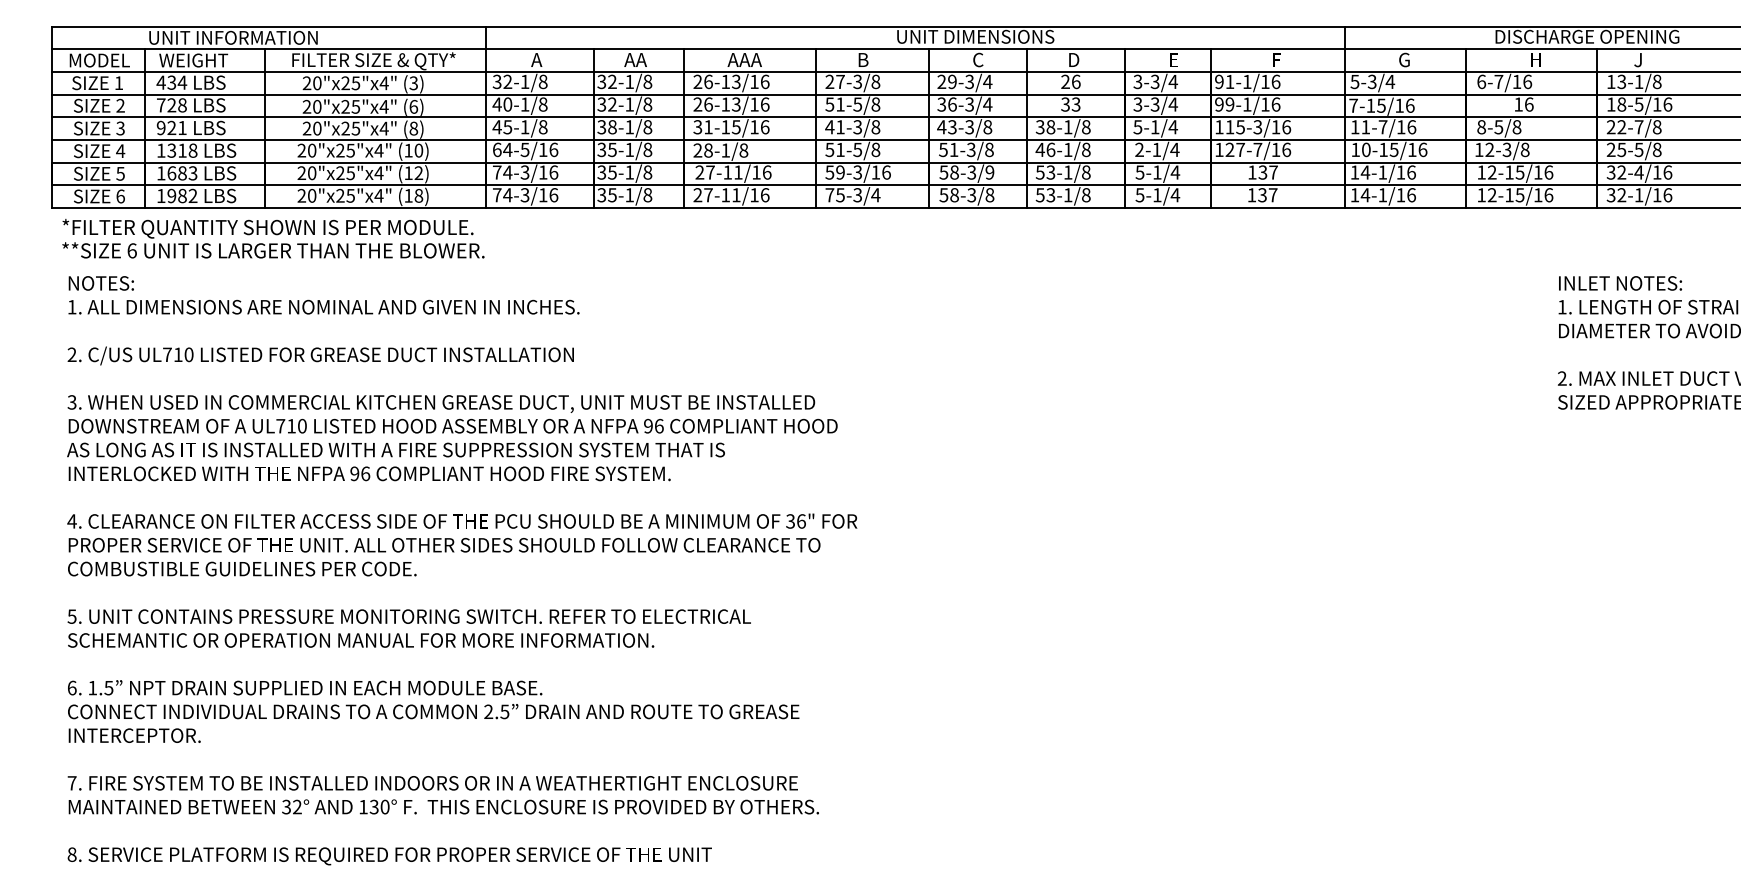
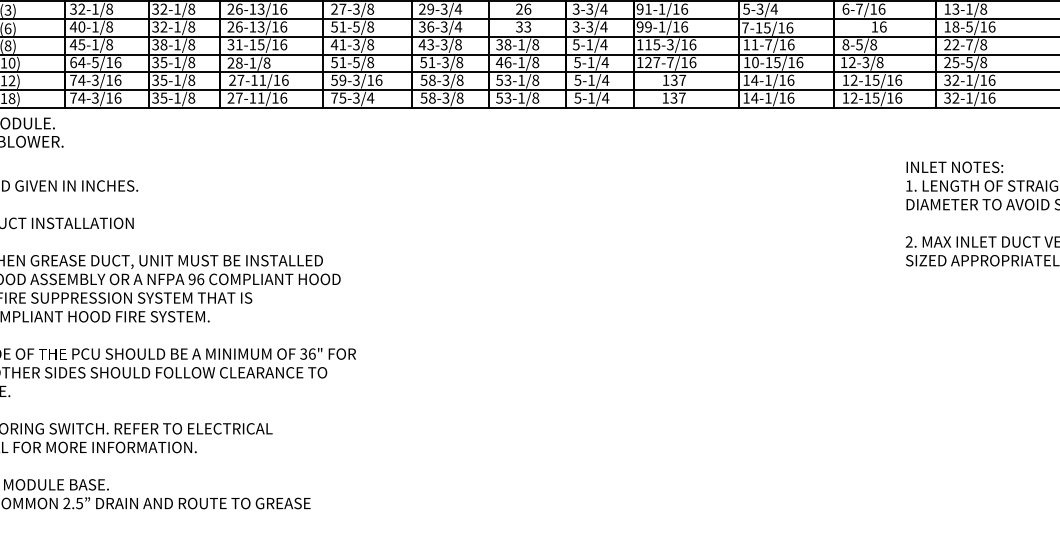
text: (1139, 149) -> (577, 62), 2-1/4 -> 5-1/4
text: (989, 172) -> (459, 80), 58-3/9 -> 58-3/8
text: (1638, 172) -> (968, 80), 32-4/16 -> 32-1/16

